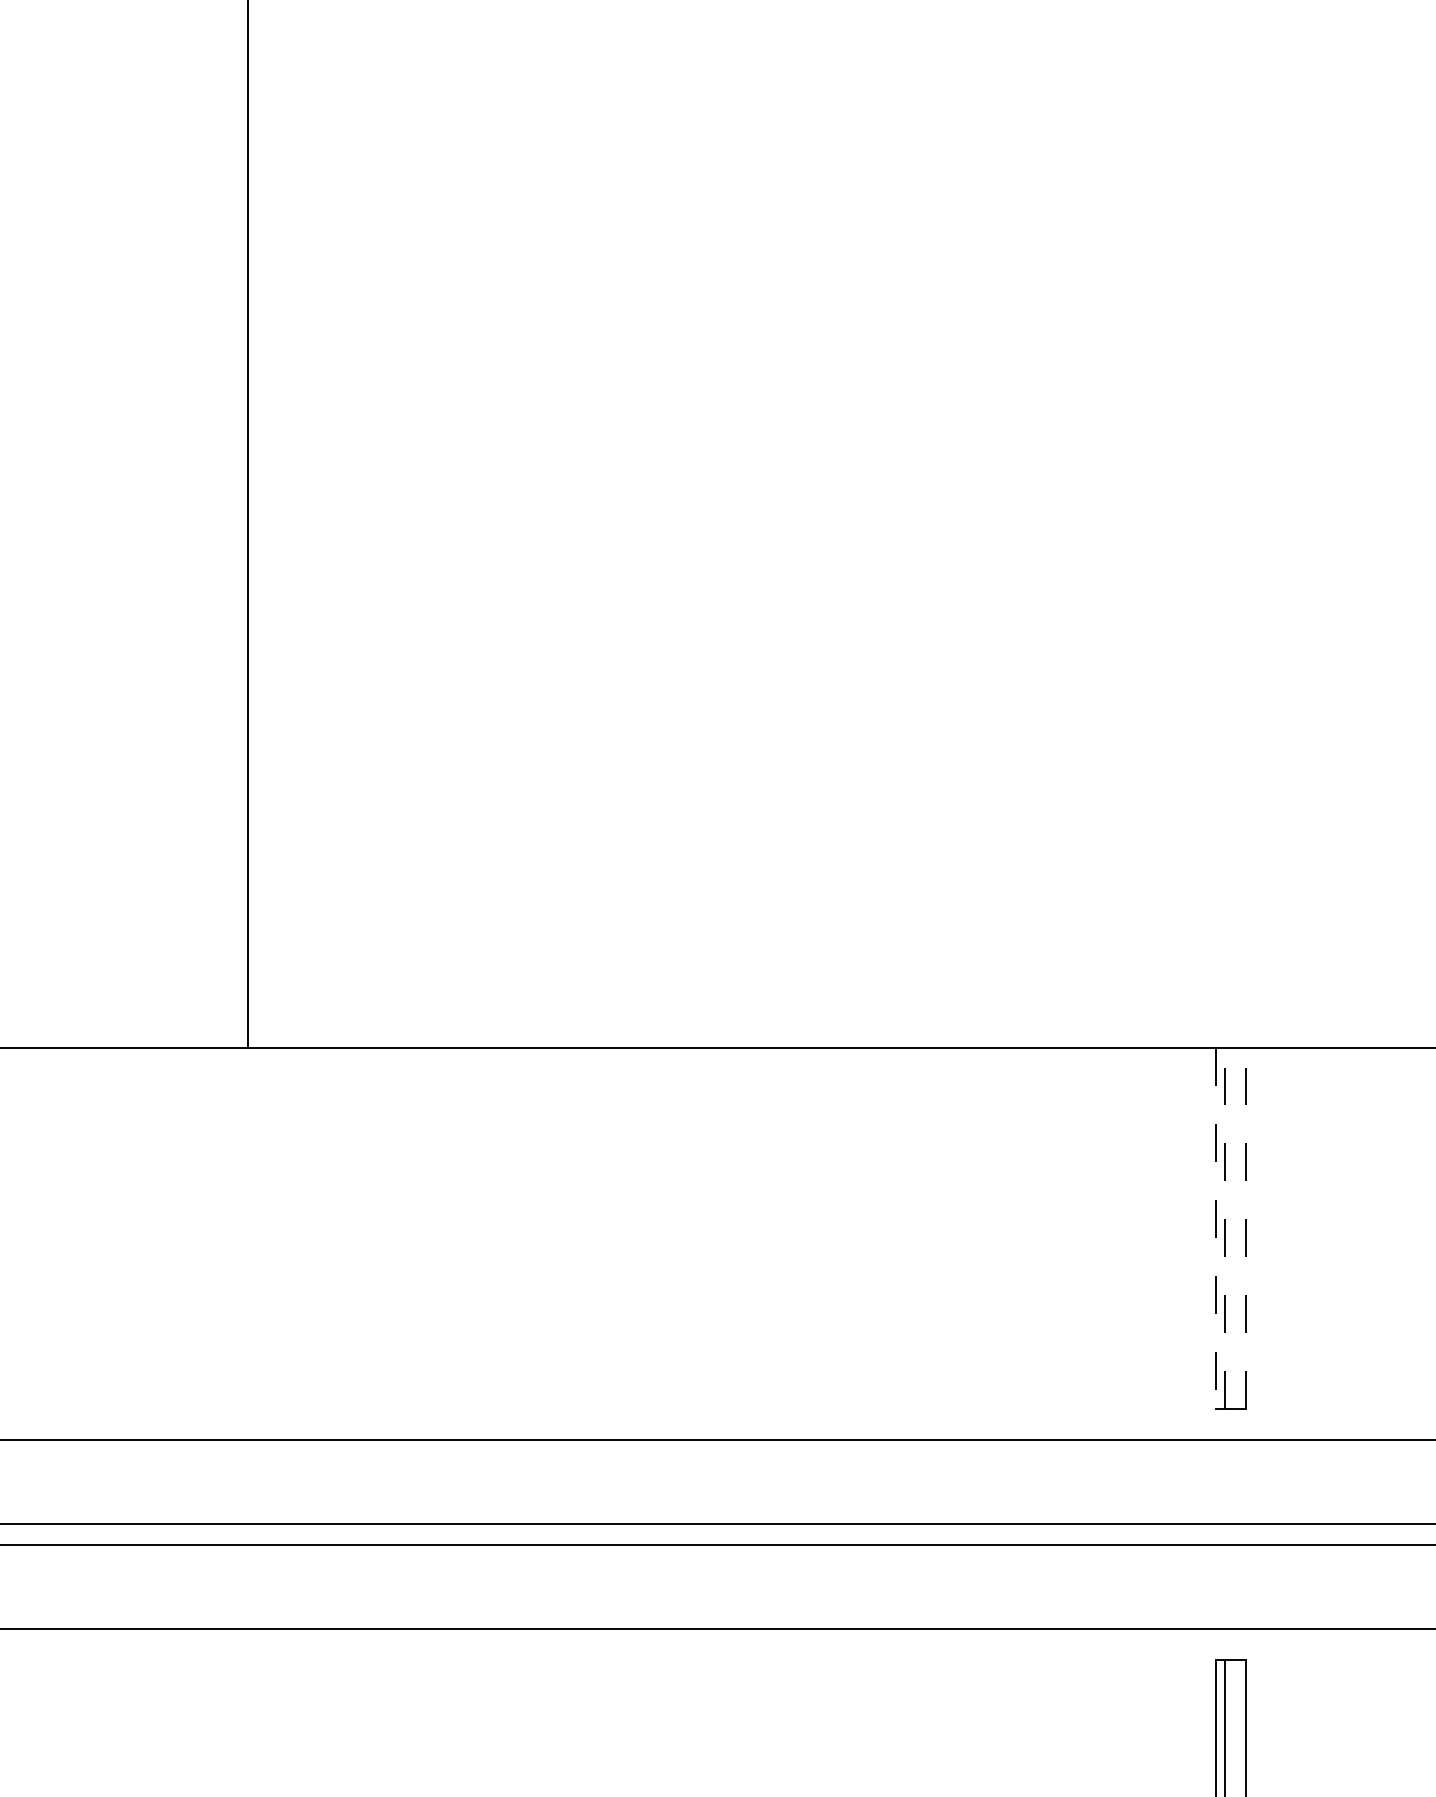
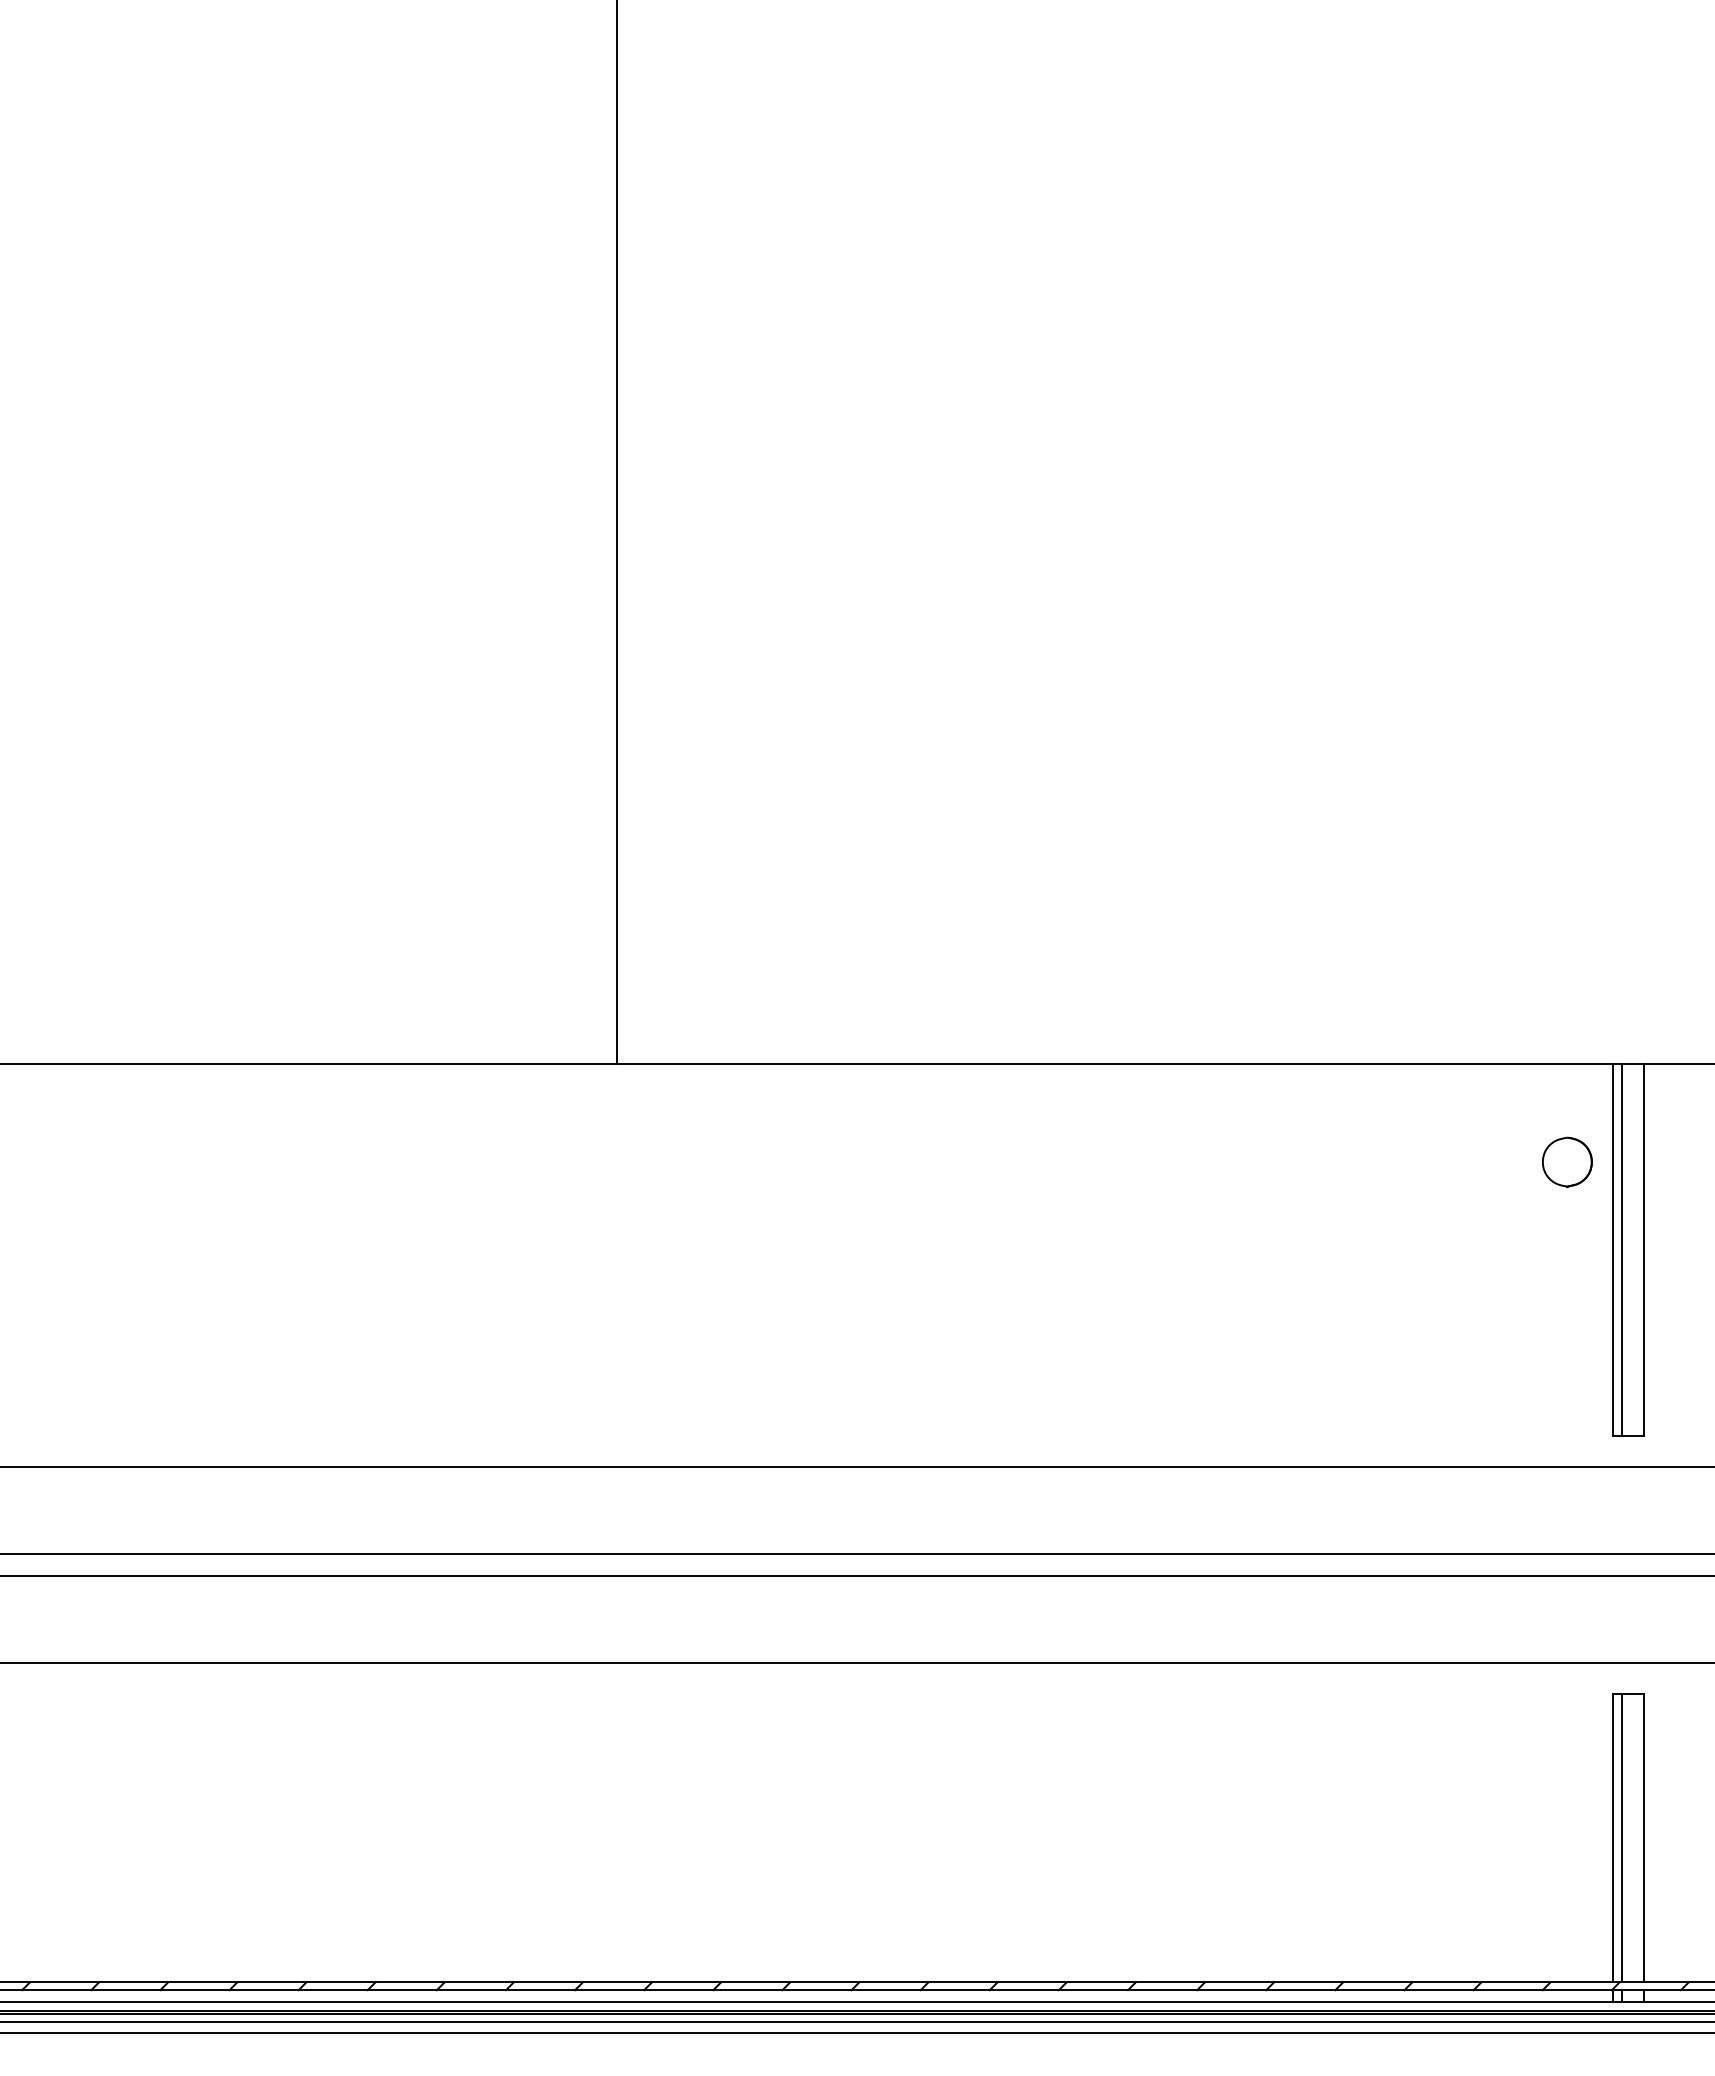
part: (1171, 1142) -> (1567, 1161), added
line: (1215, 1229) -> (1612, 1250), dashed -> solid
line: (1224, 1229) -> (1622, 1250), dashed -> solid
line: (1246, 1229) -> (1644, 1250), dashed -> solid

